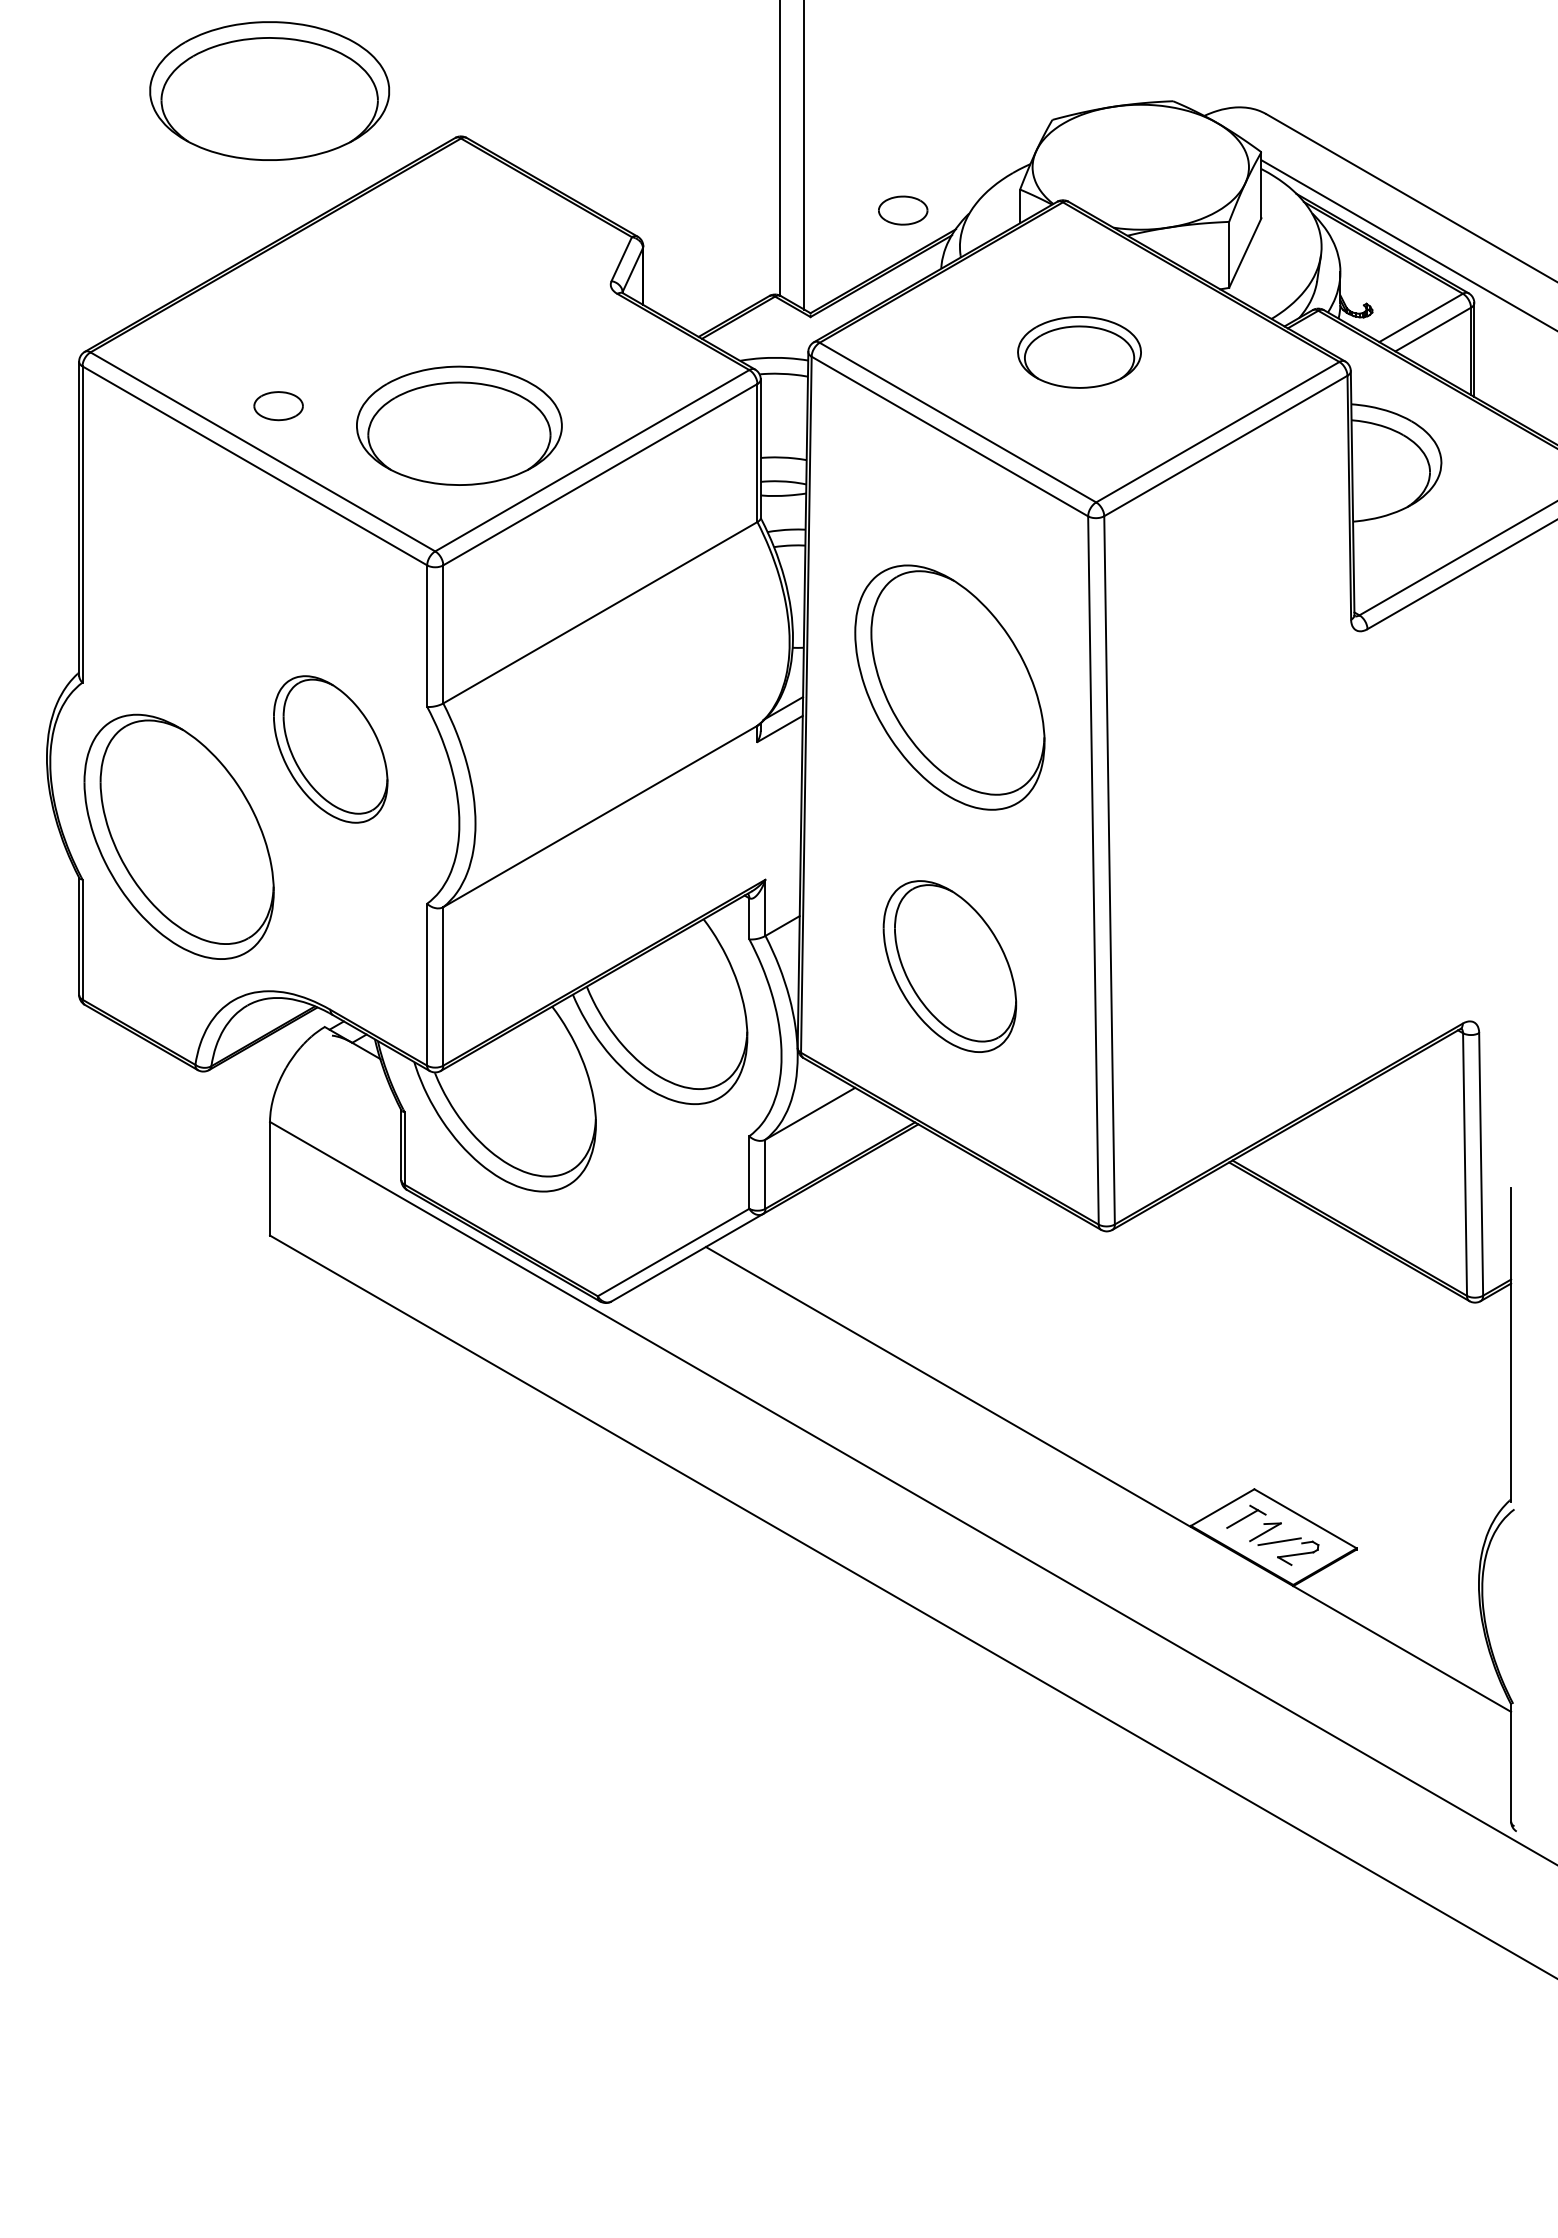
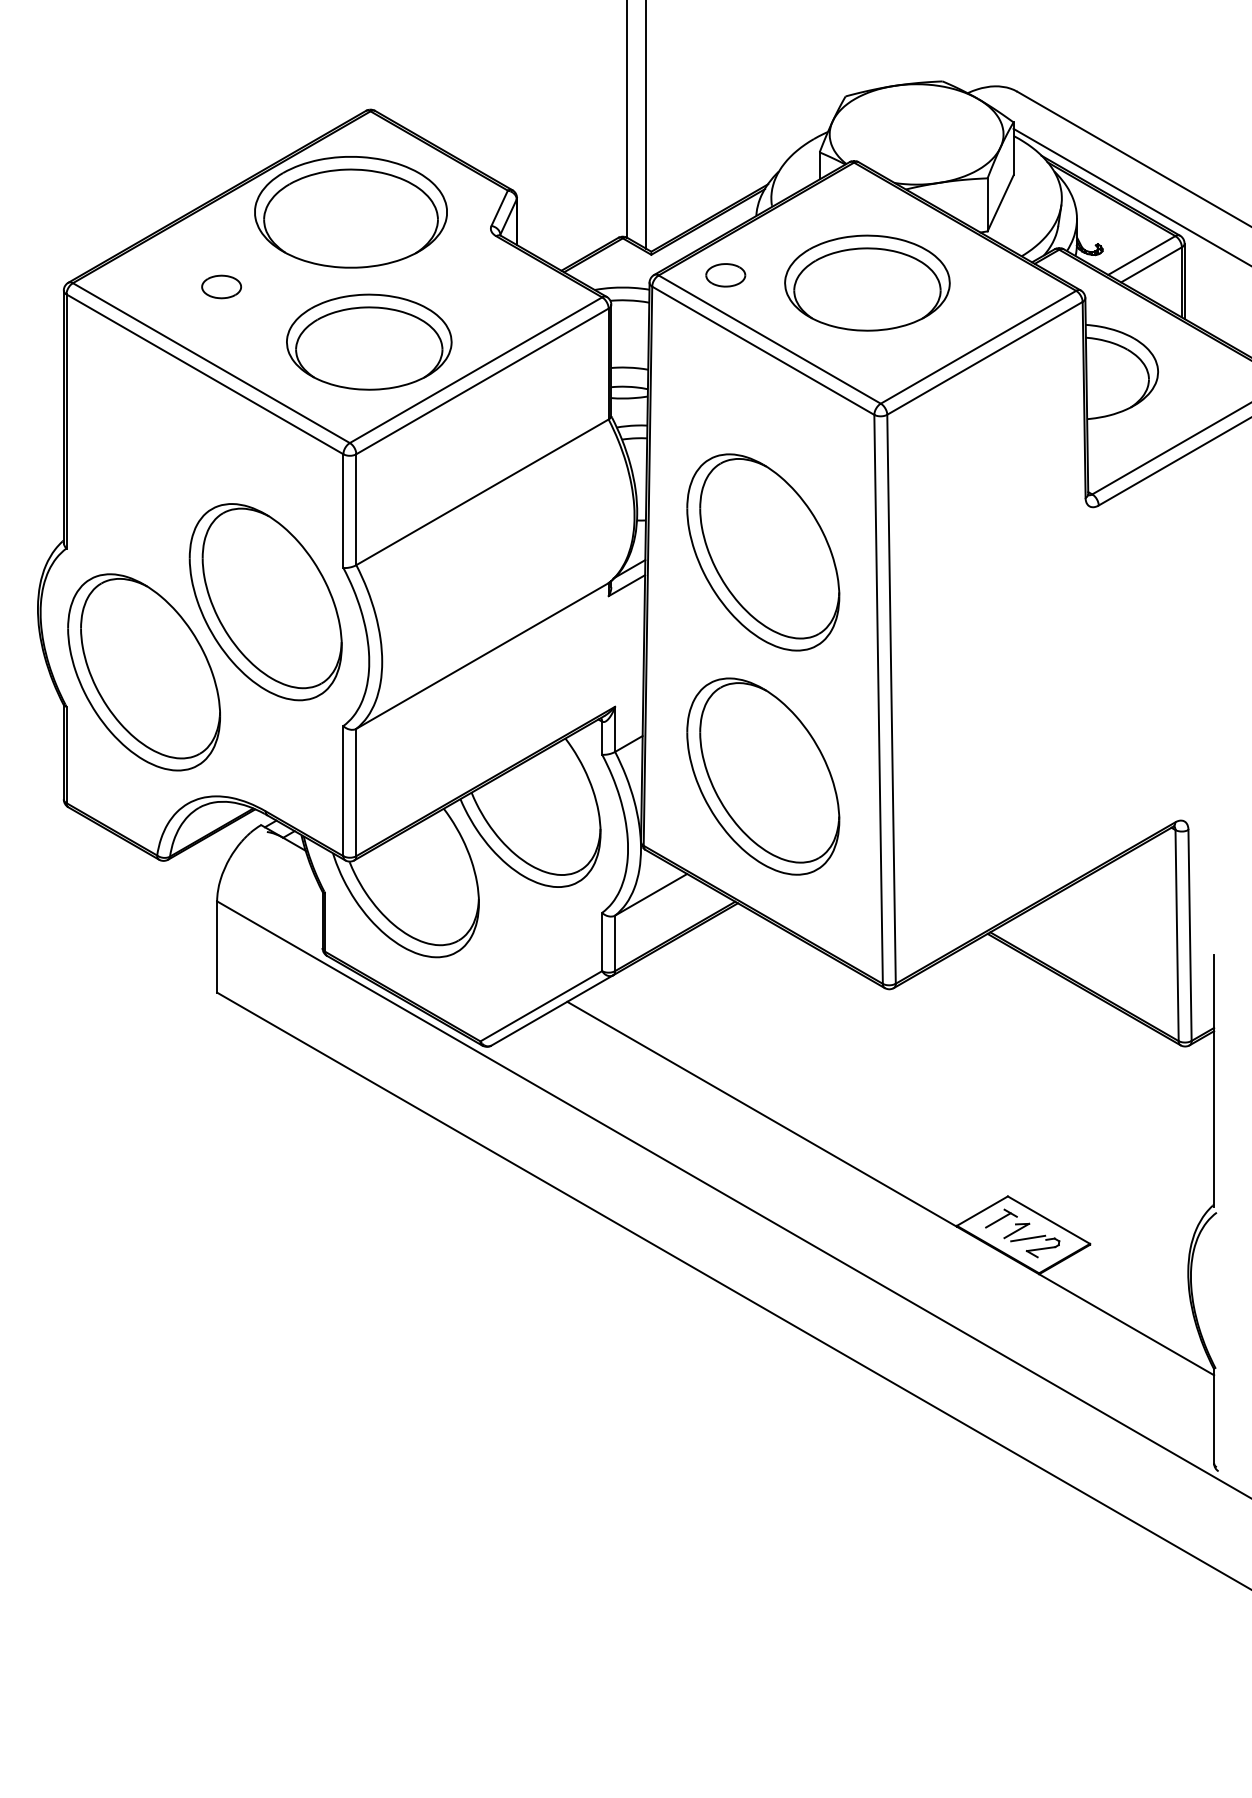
part: (269, 90) -> (350, 211), moved
part: (903, 210) -> (726, 275), moved
part: (1079, 352) -> (867, 283), size x1.67
part: (278, 406) -> (221, 287), moved
part: (330, 749) -> (265, 602), size x1.67
part: (949, 966) -> (762, 776), size x1.43

